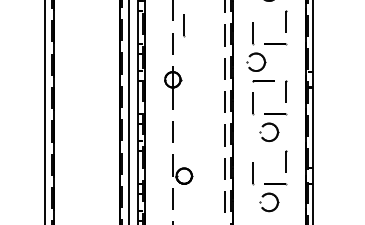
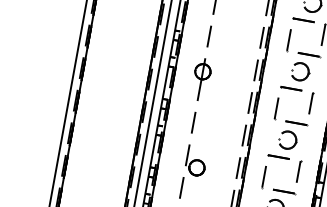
line: (263, 11) -> (303, 21), added
line: (184, 25) -> (223, 20), removed
part: (259, 55) -> (304, 65), moved
line: (263, 151) -> (278, 157), added

